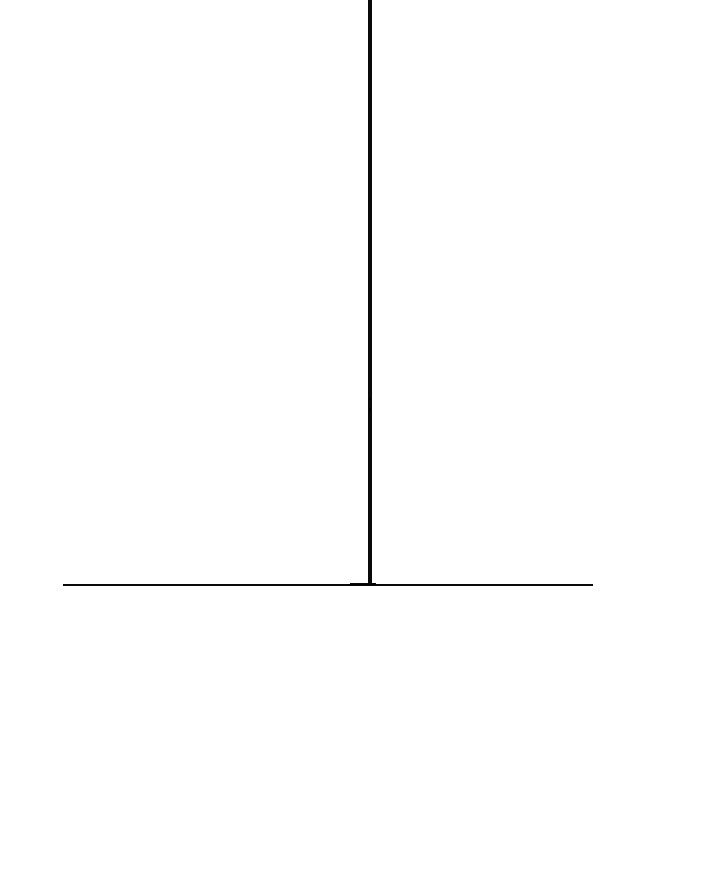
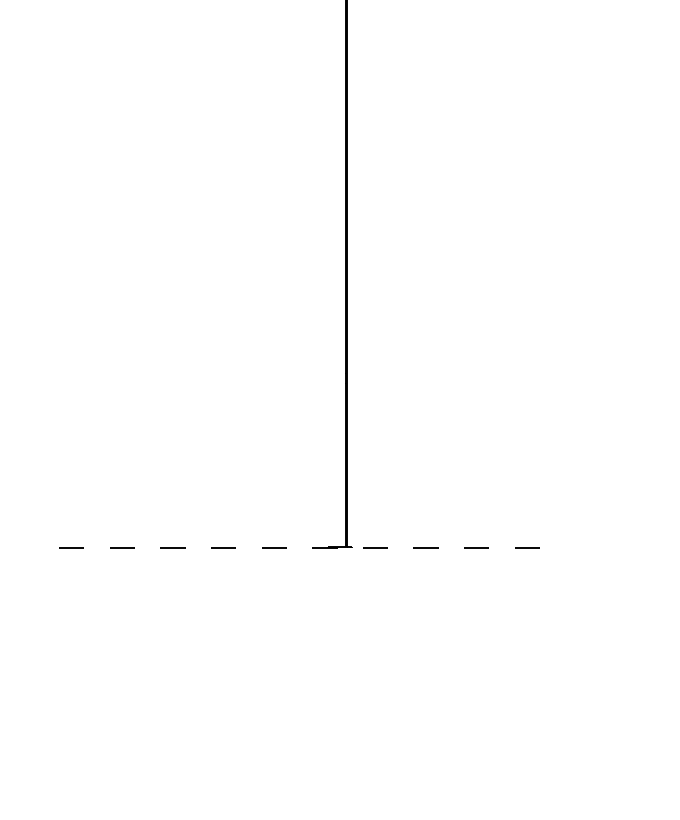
line: (328, 584) -> (307, 547), solid -> dashed

